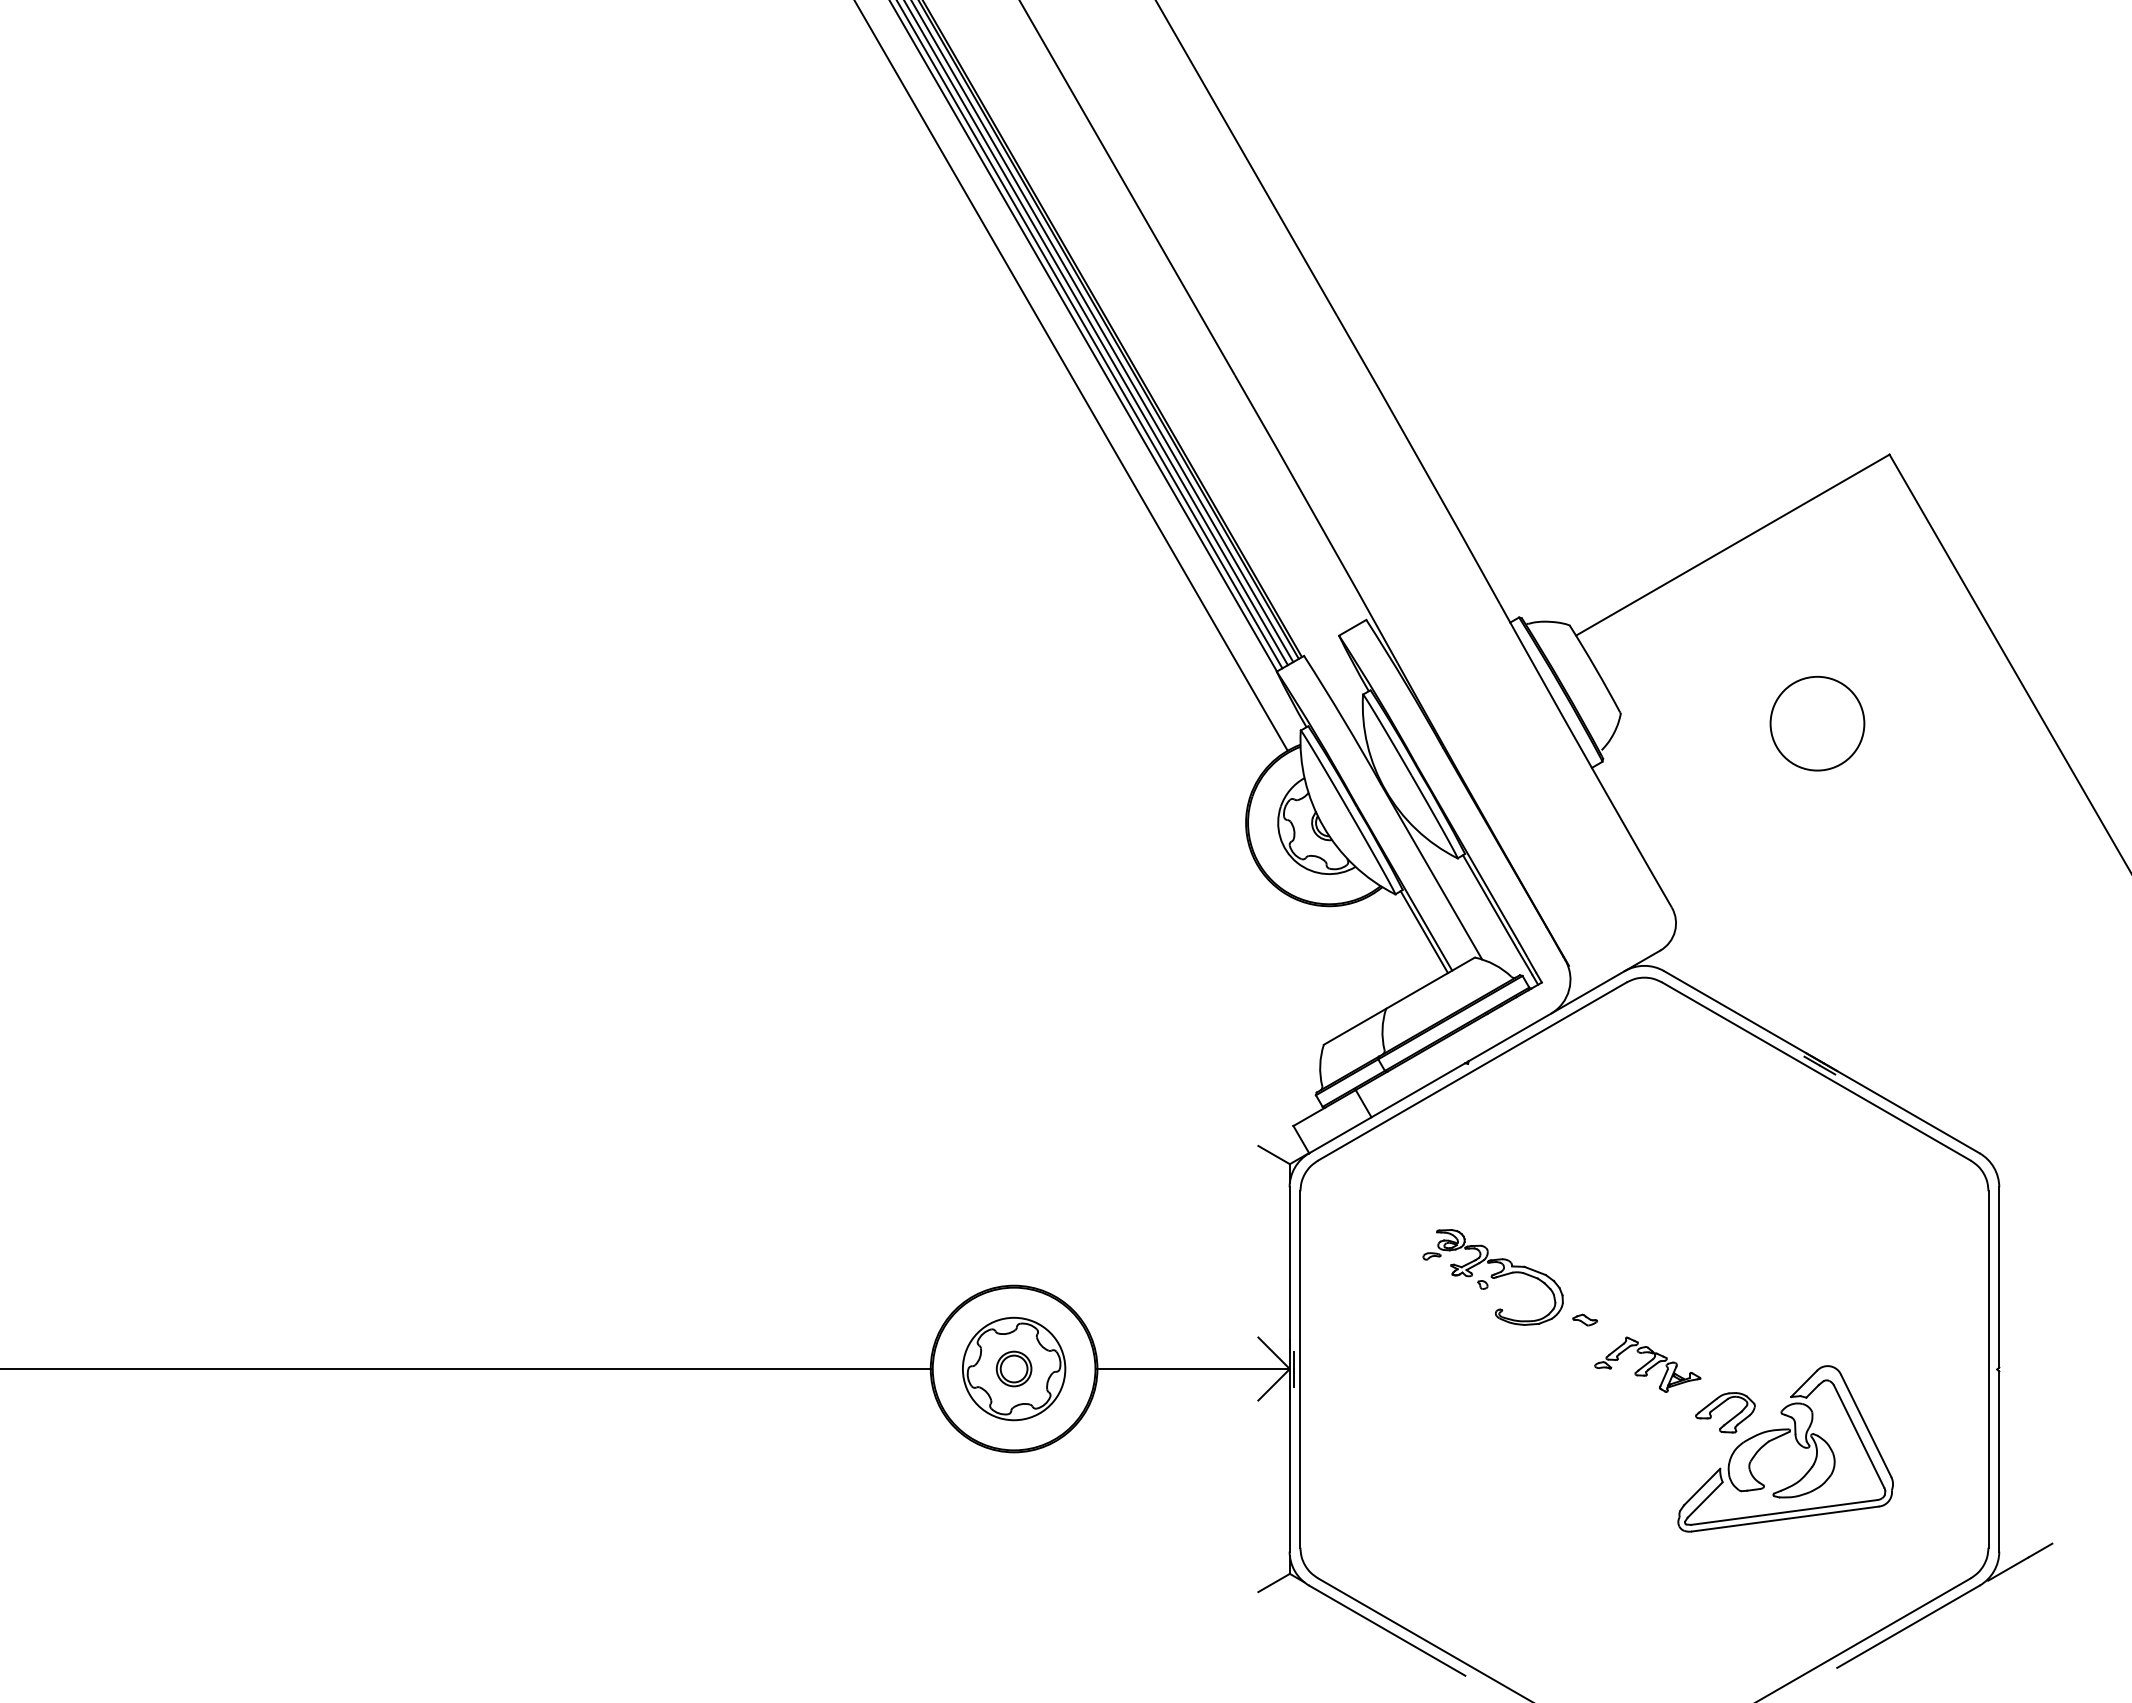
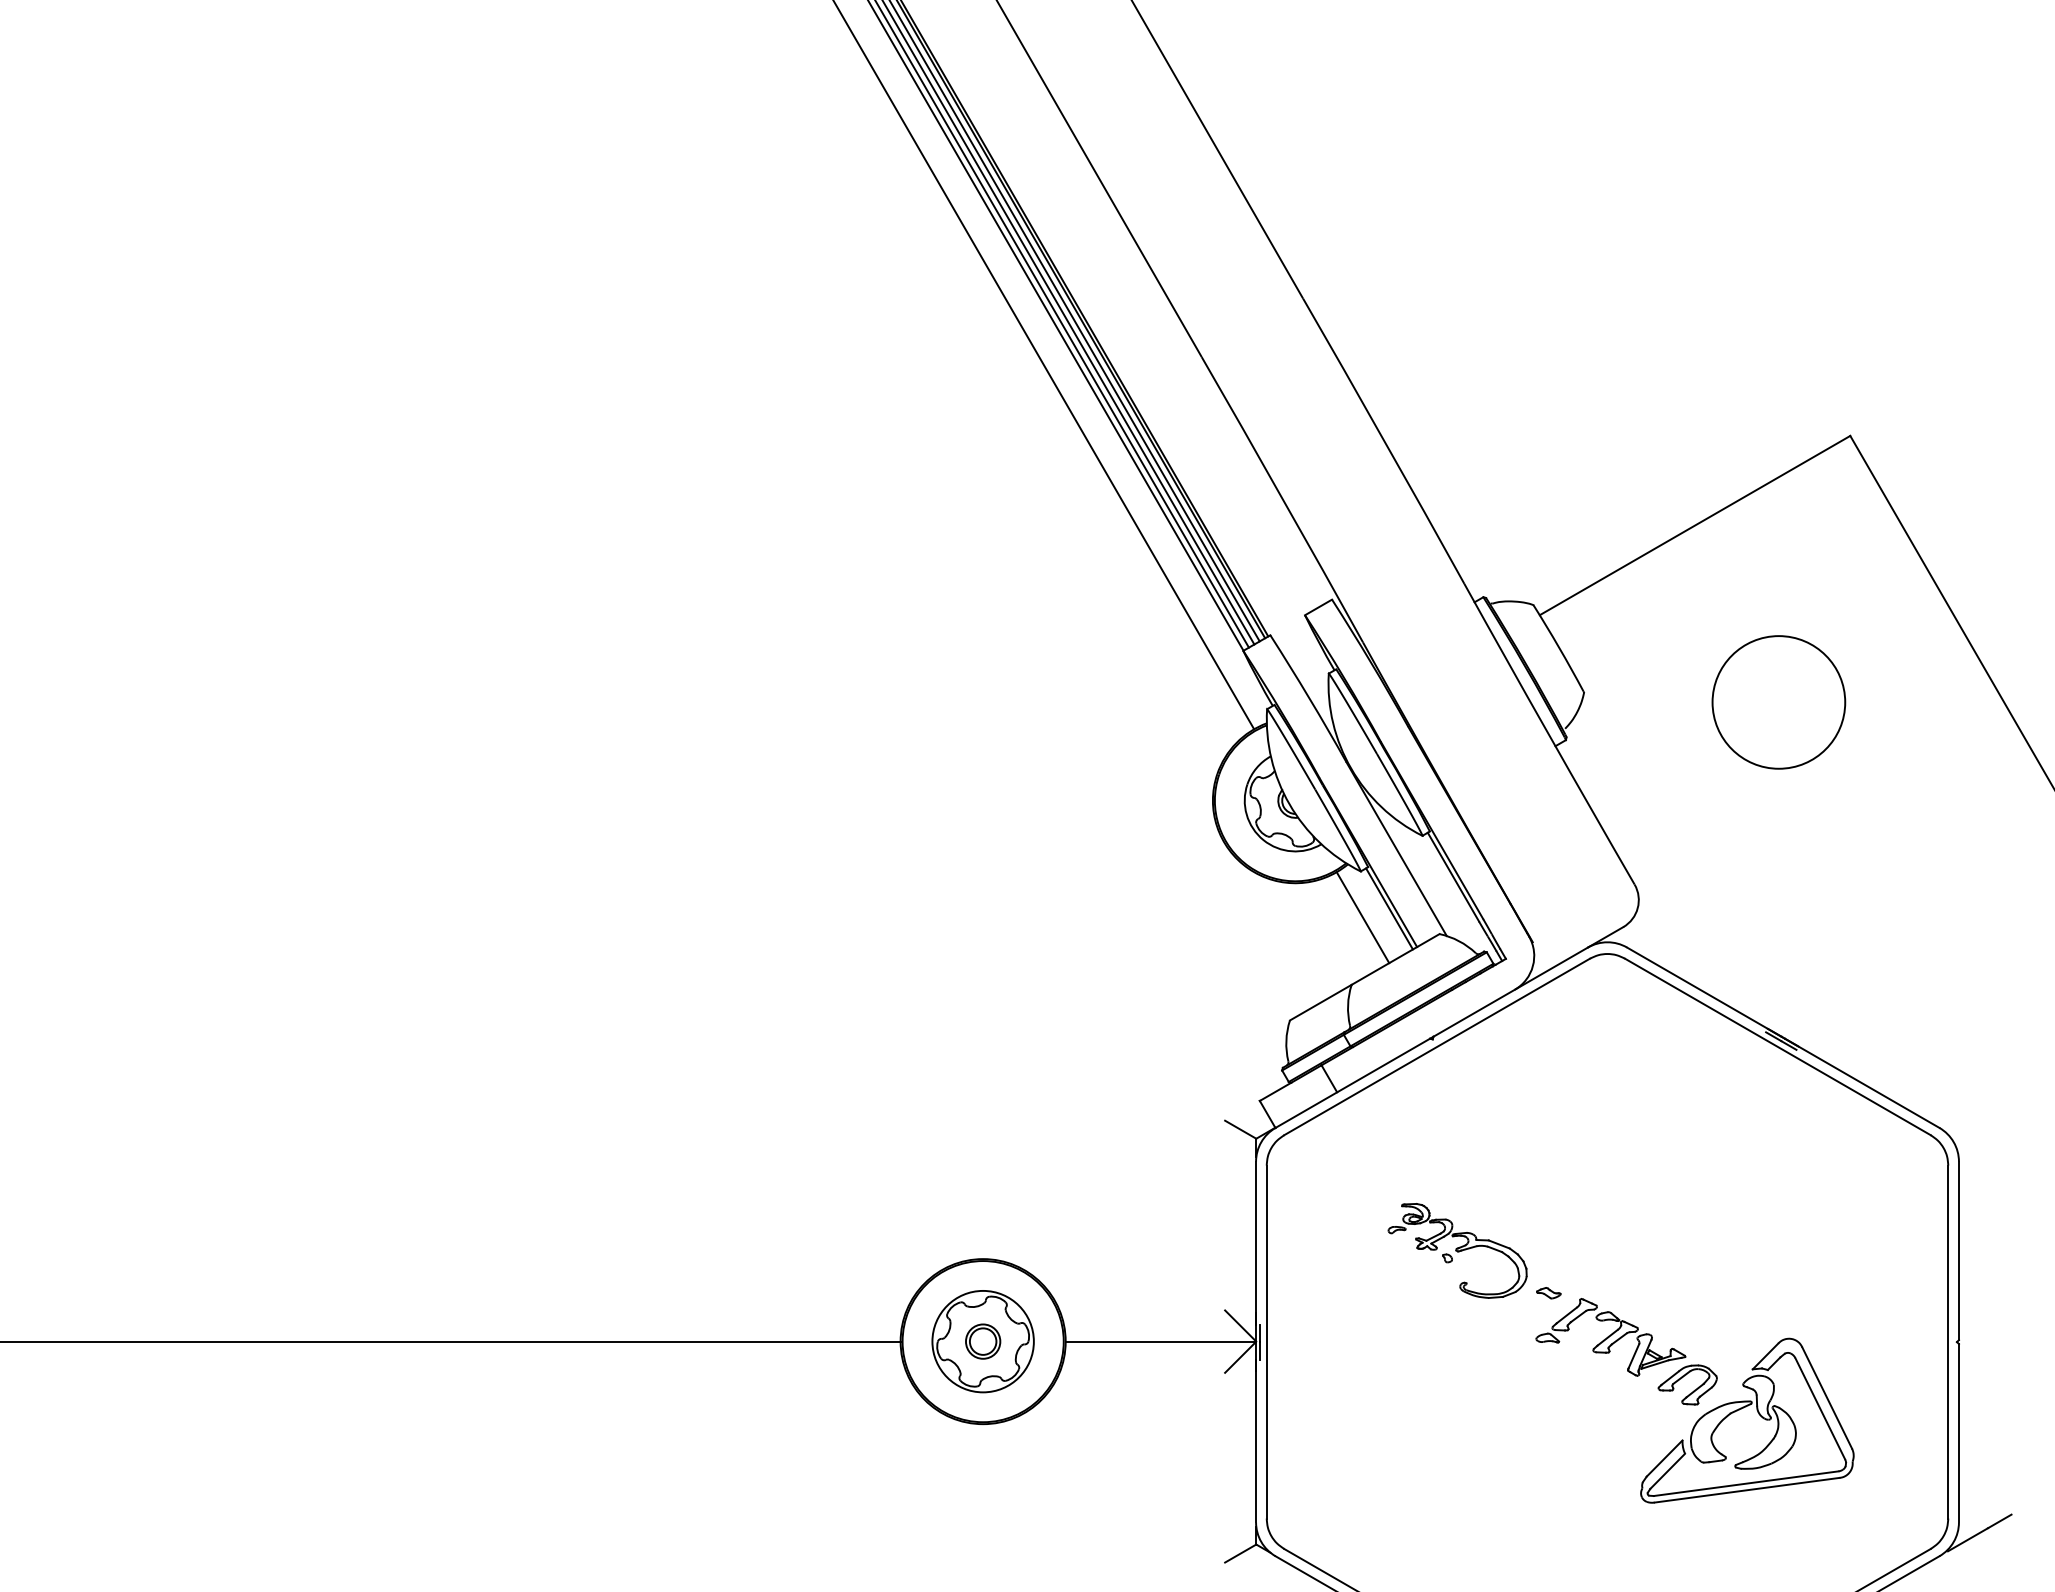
circle: (1817, 723) -> (1778, 702), size x1.43
line: (1397, 940) -> (1362, 917), added
part: (1647, 1364) -> (1610, 1337), size x1.43

